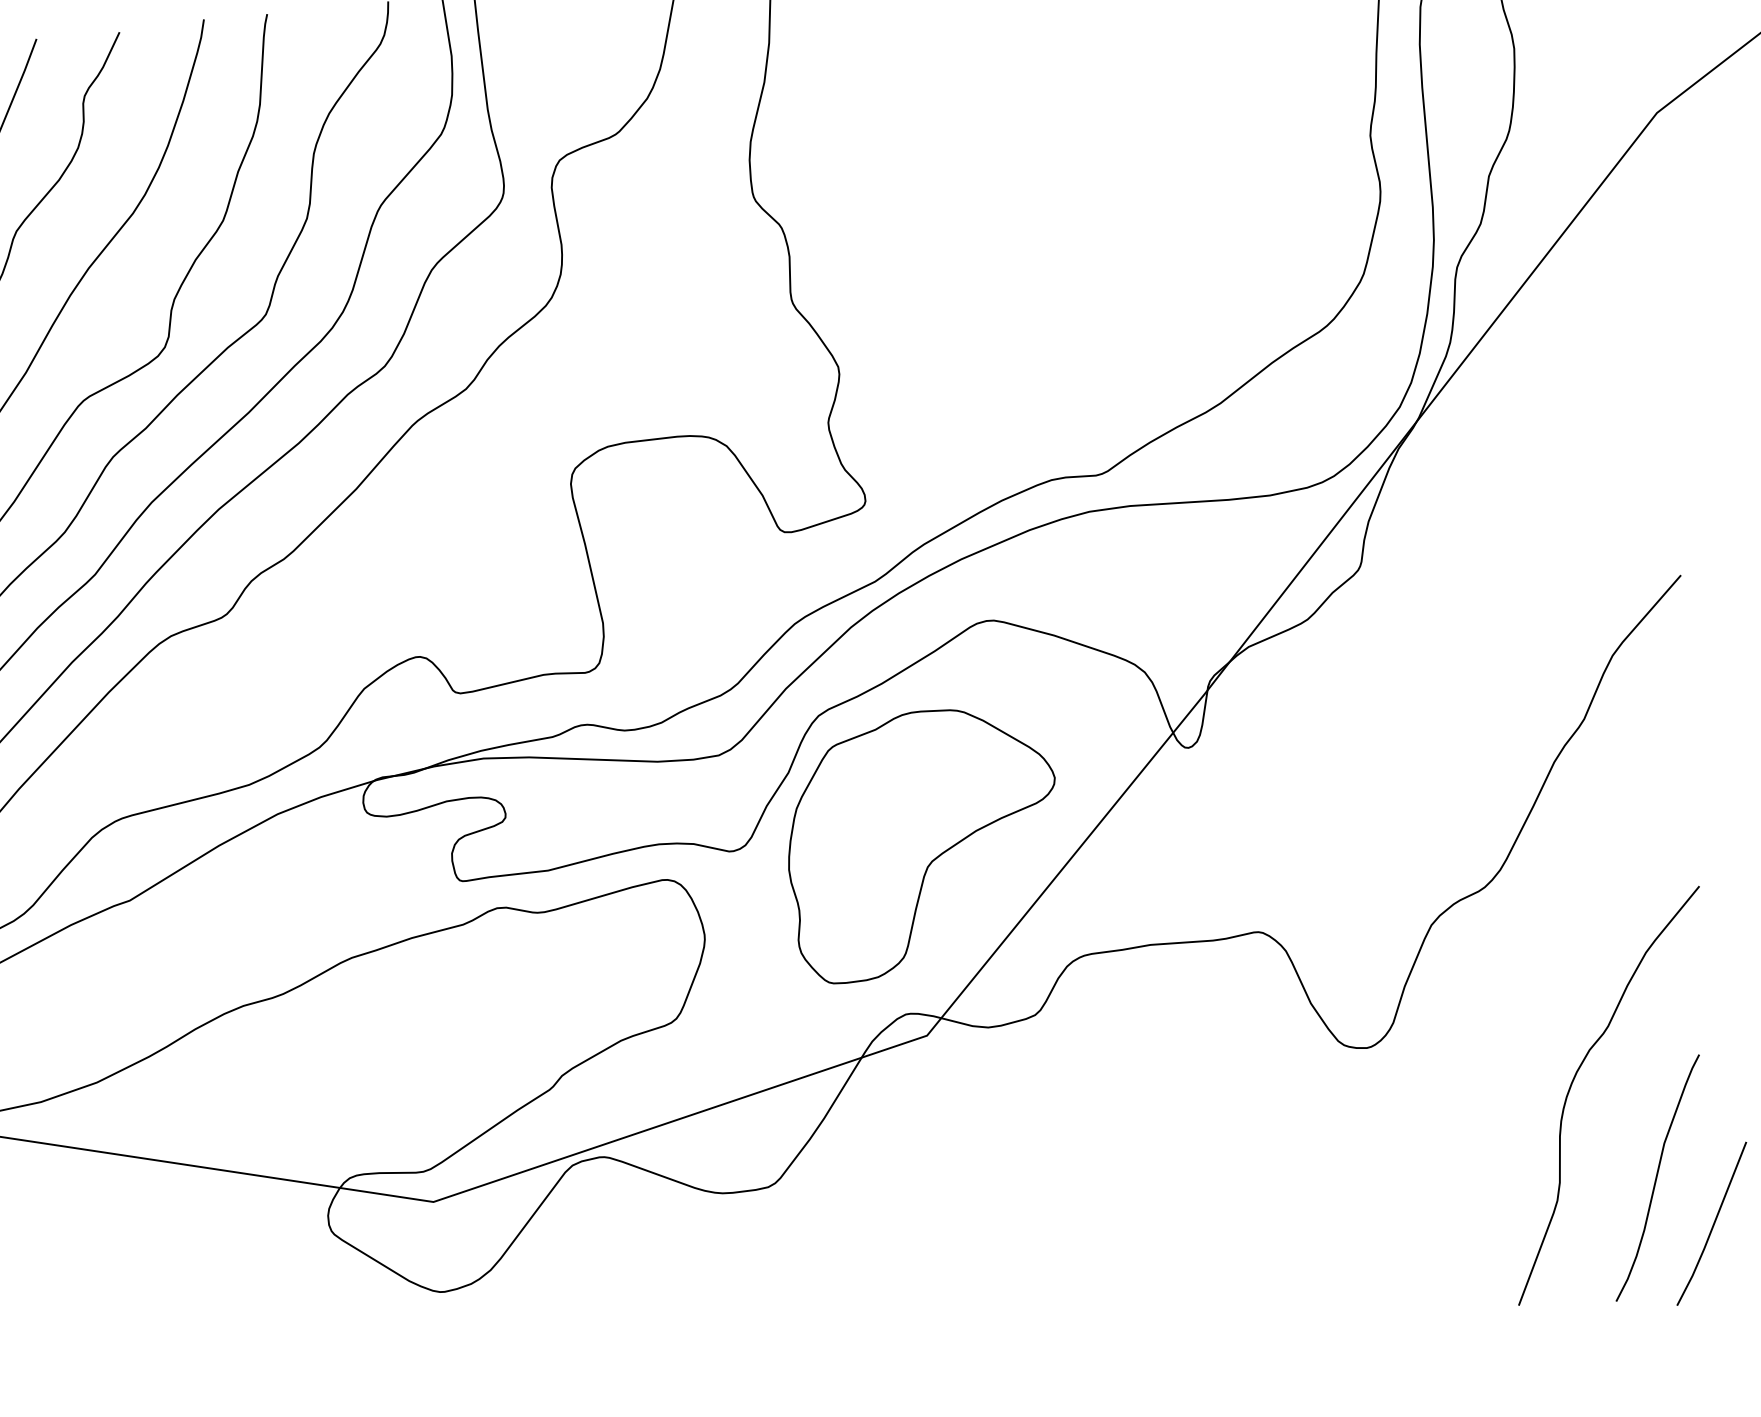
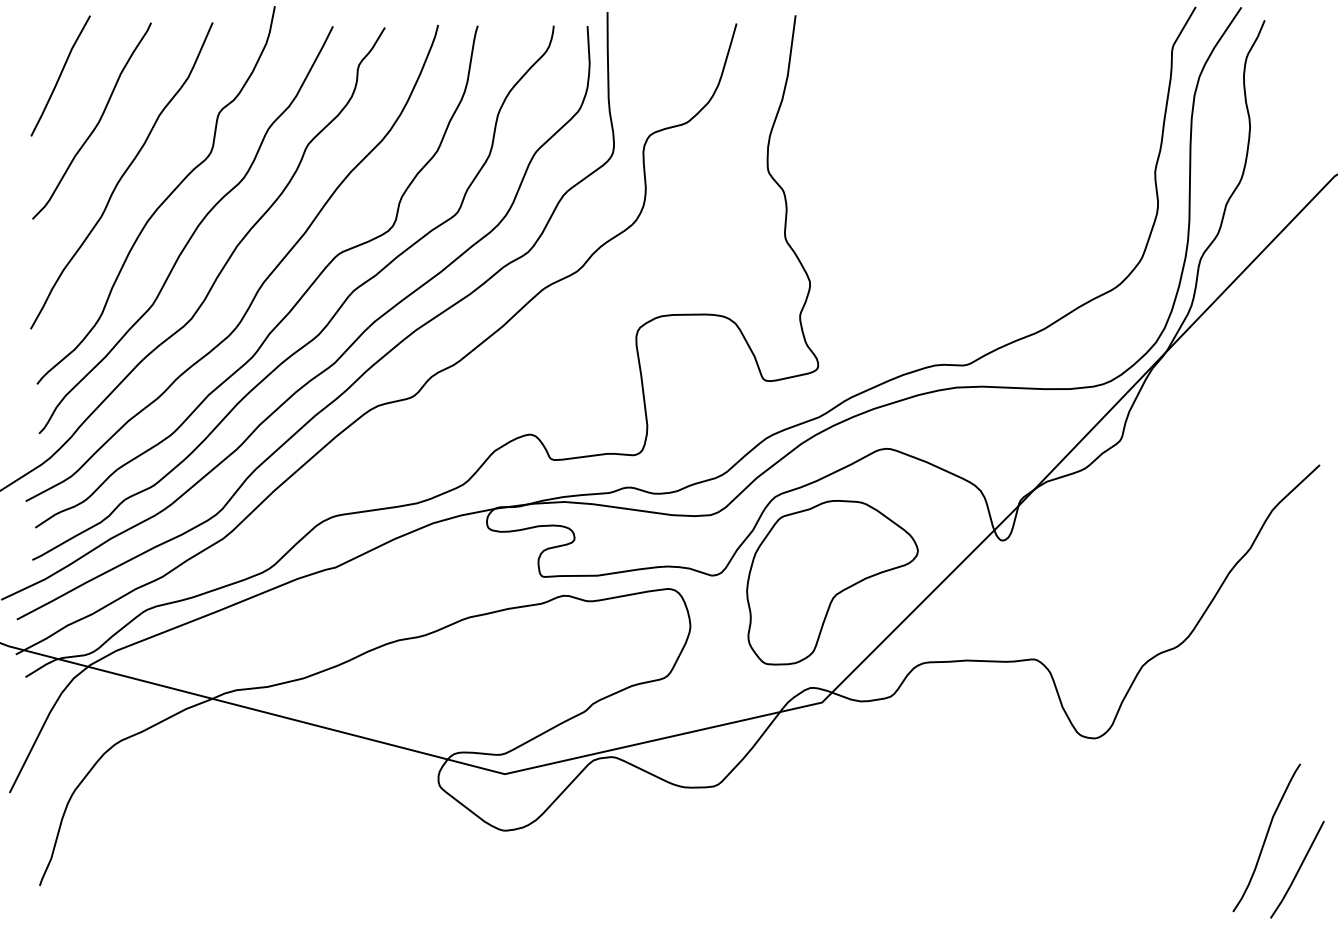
curve: (1574, 1081) -> (1221, 772), removed

